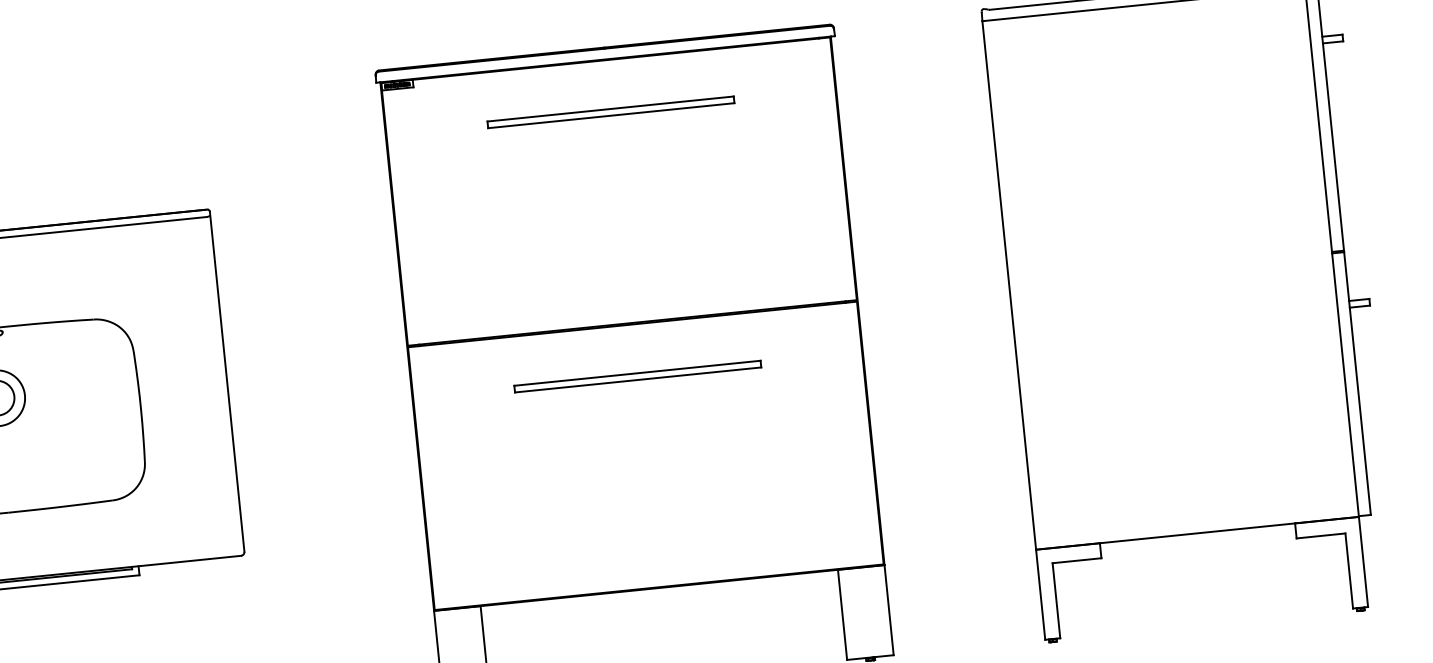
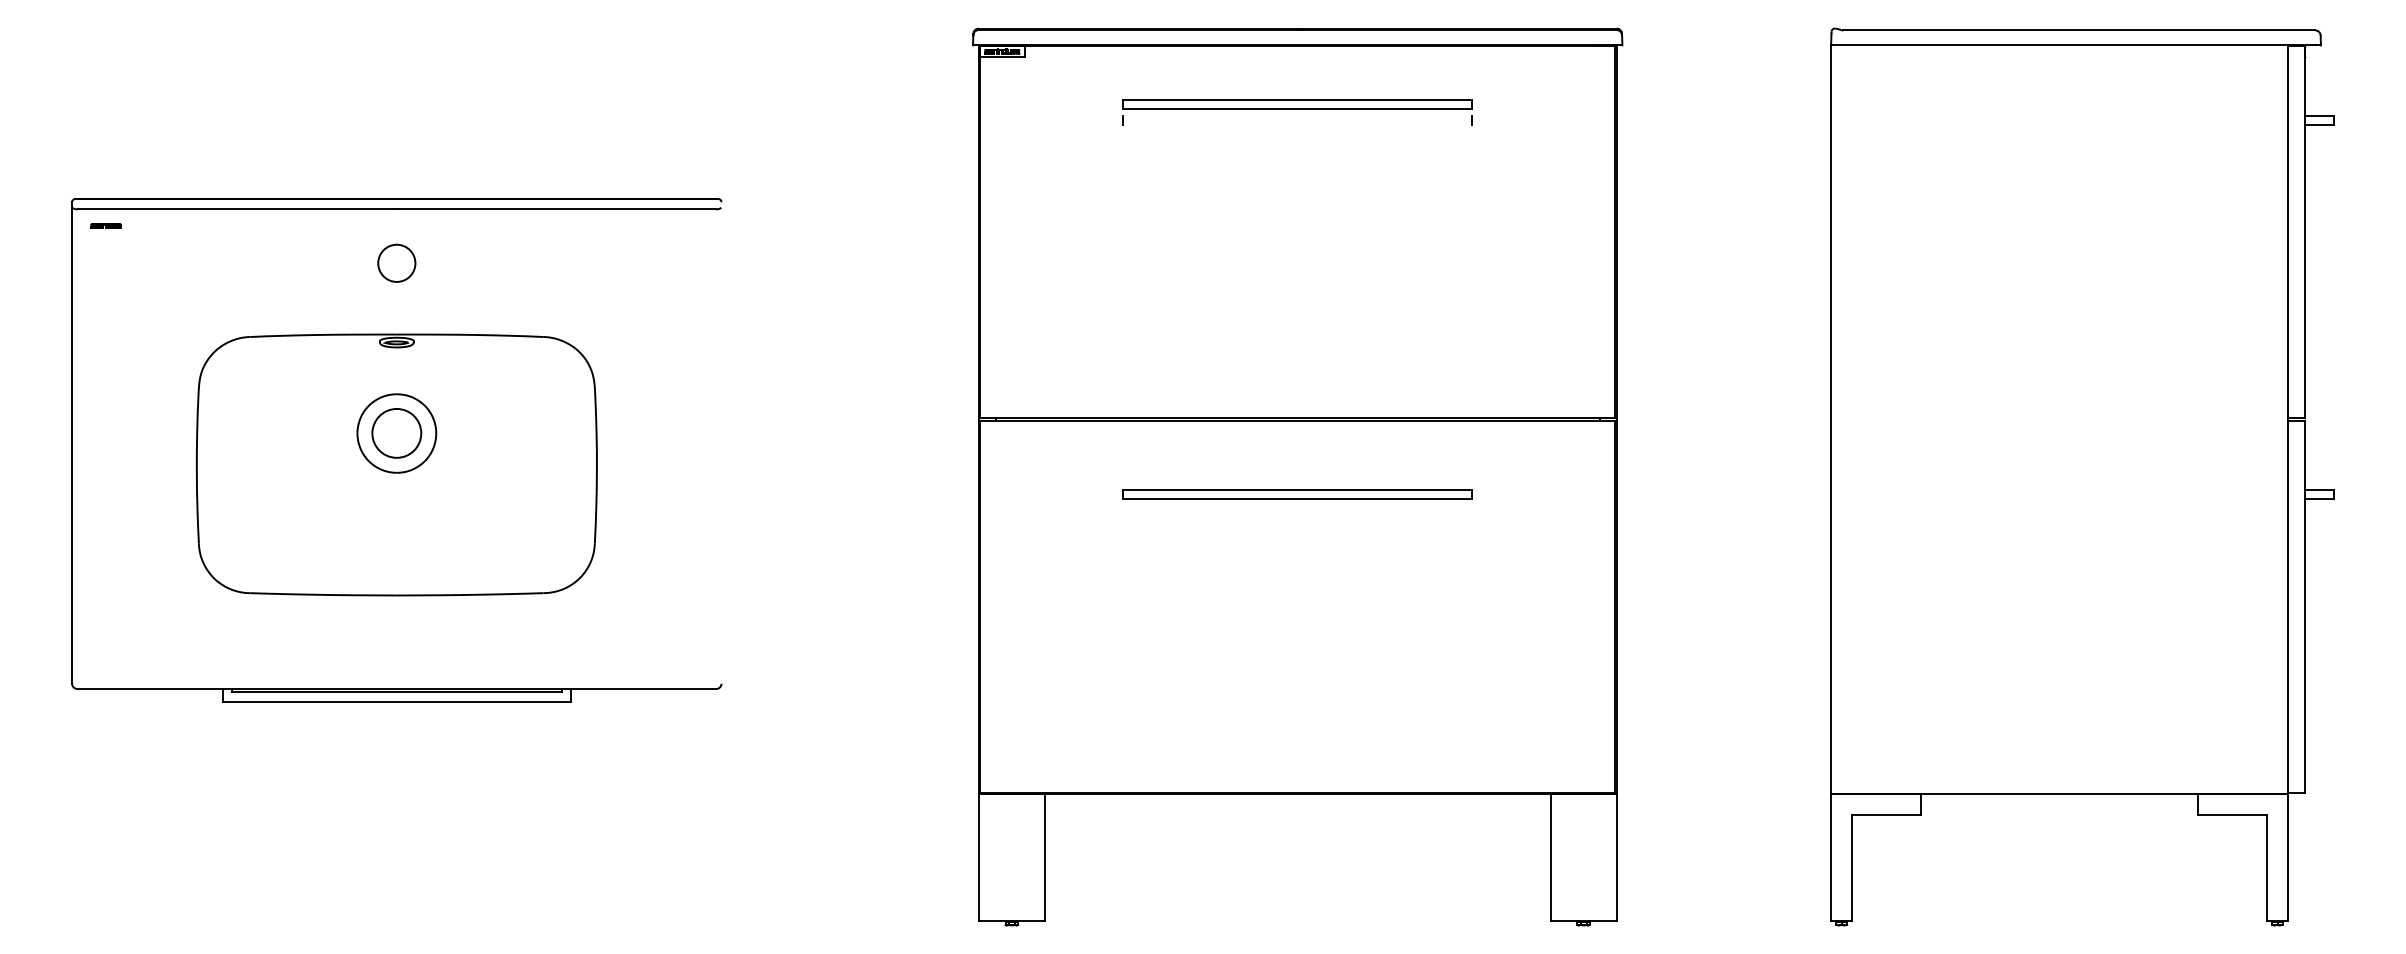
part: (609, 101) -> (1297, 104), added
line: (610, 109) -> (1297, 115), removed
line: (611, 115) -> (1297, 124), removed
line: (227, 381) -> (721, 442), removed

